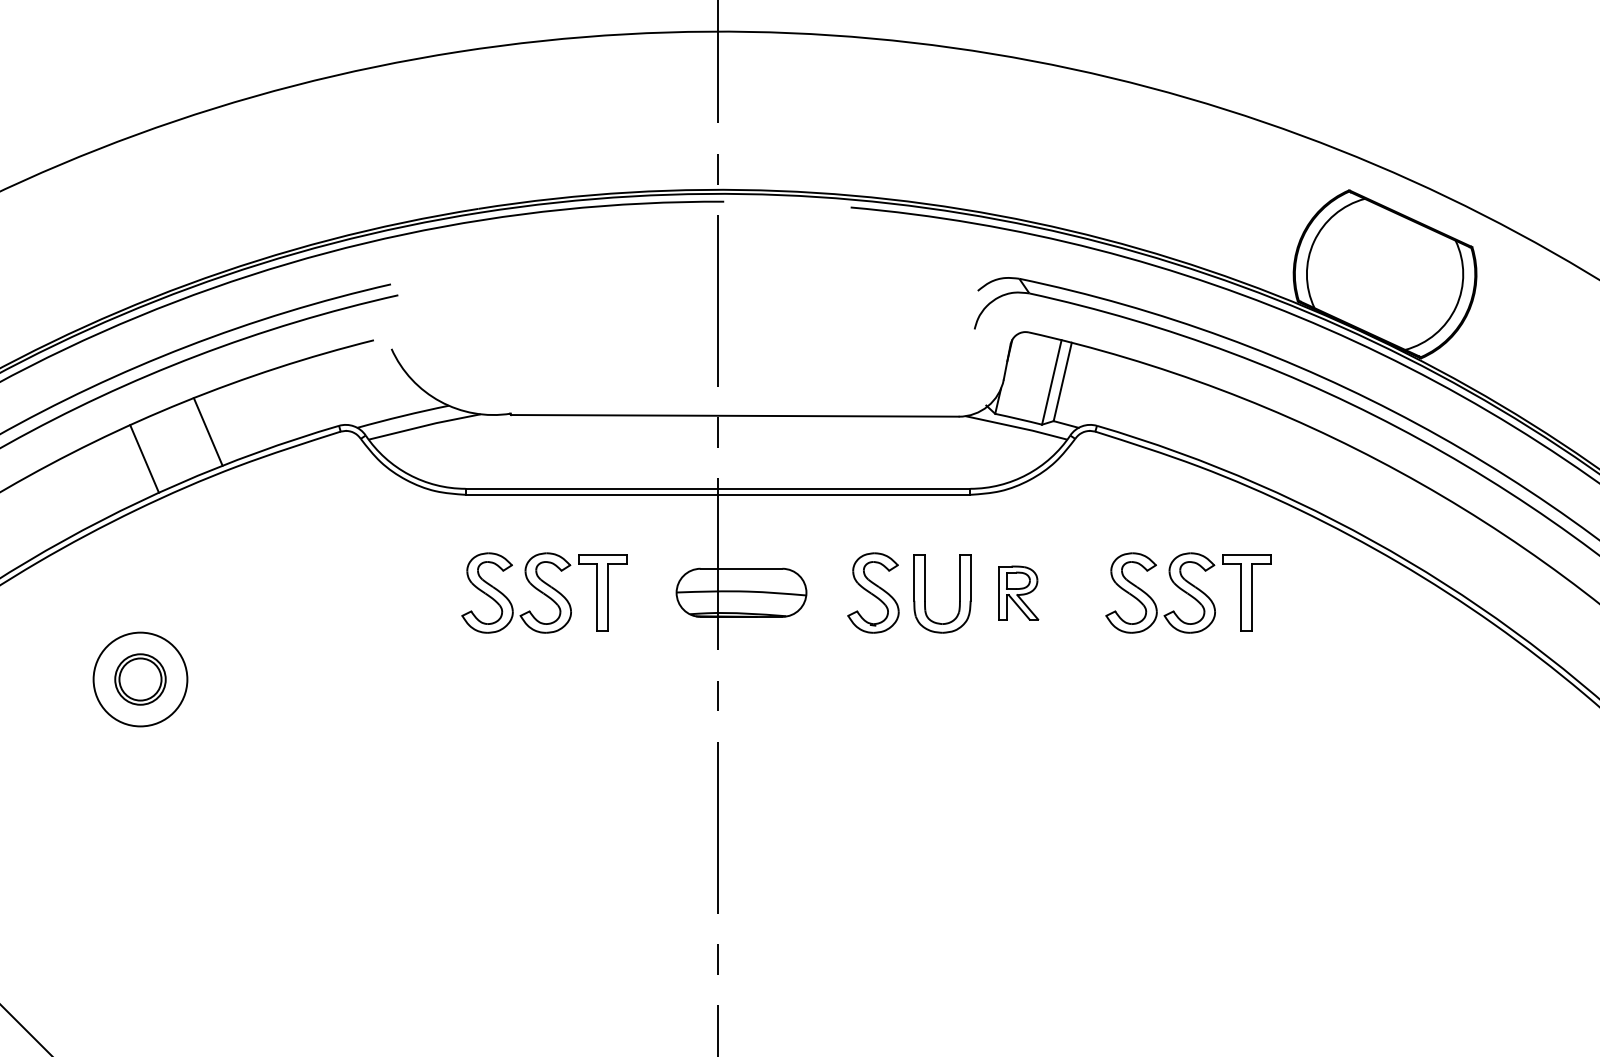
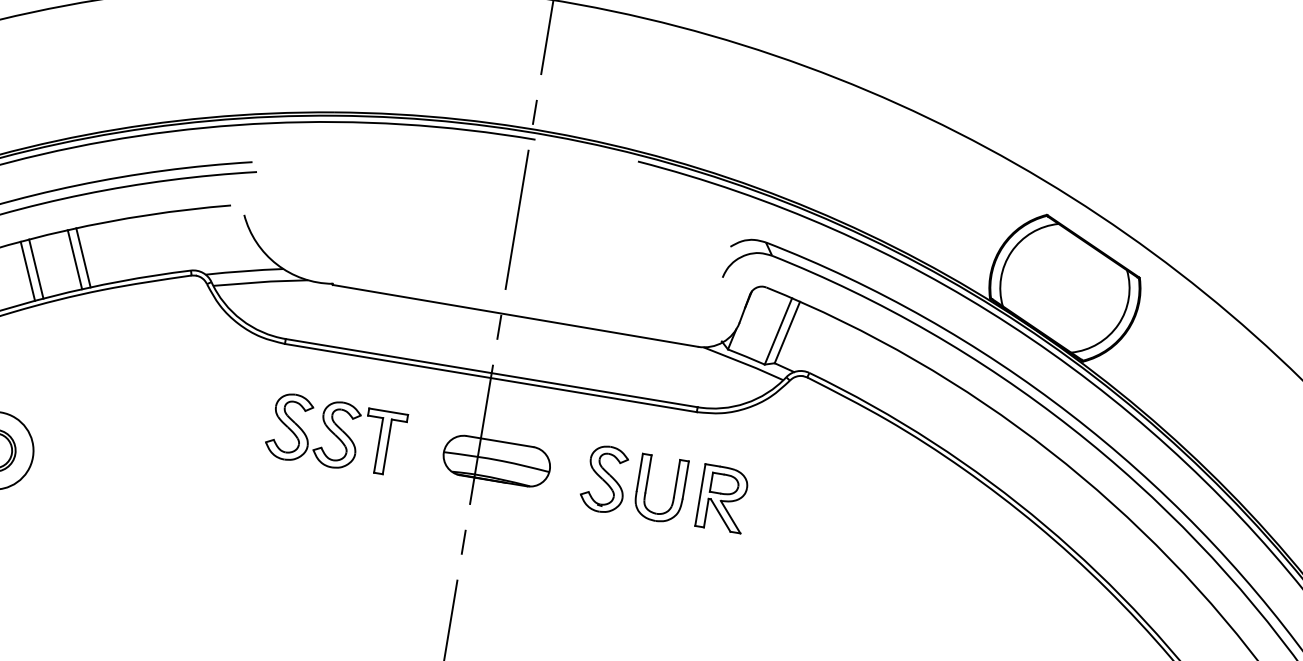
line: (198, 435) -> (75, 259), added
line: (153, 454) -> (35, 268), added
part: (1018, 592) -> (722, 498), size x1.43
part: (1188, 592) -> (861, 521), removed

